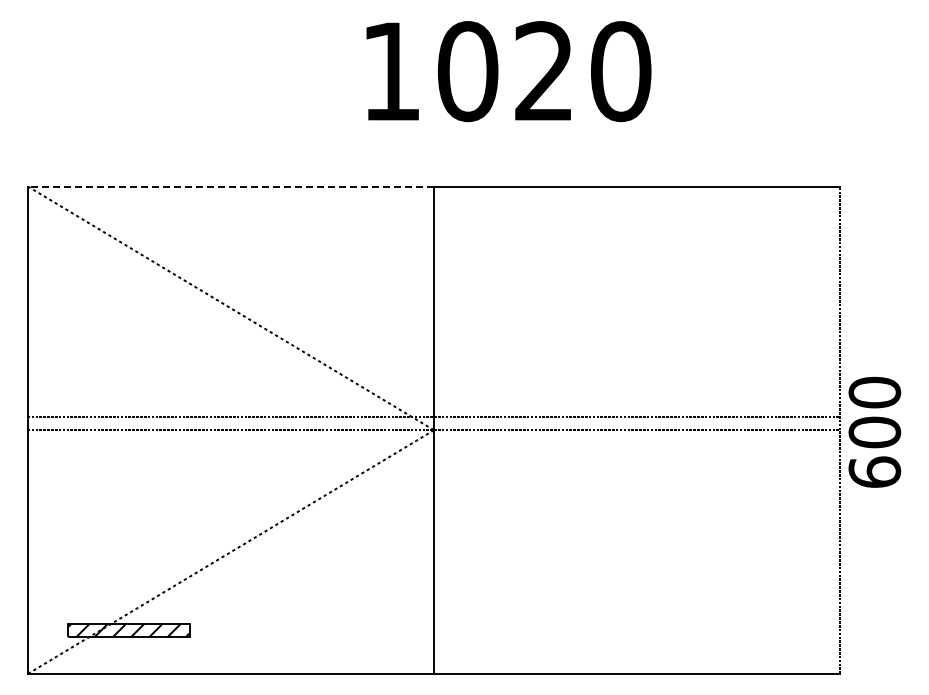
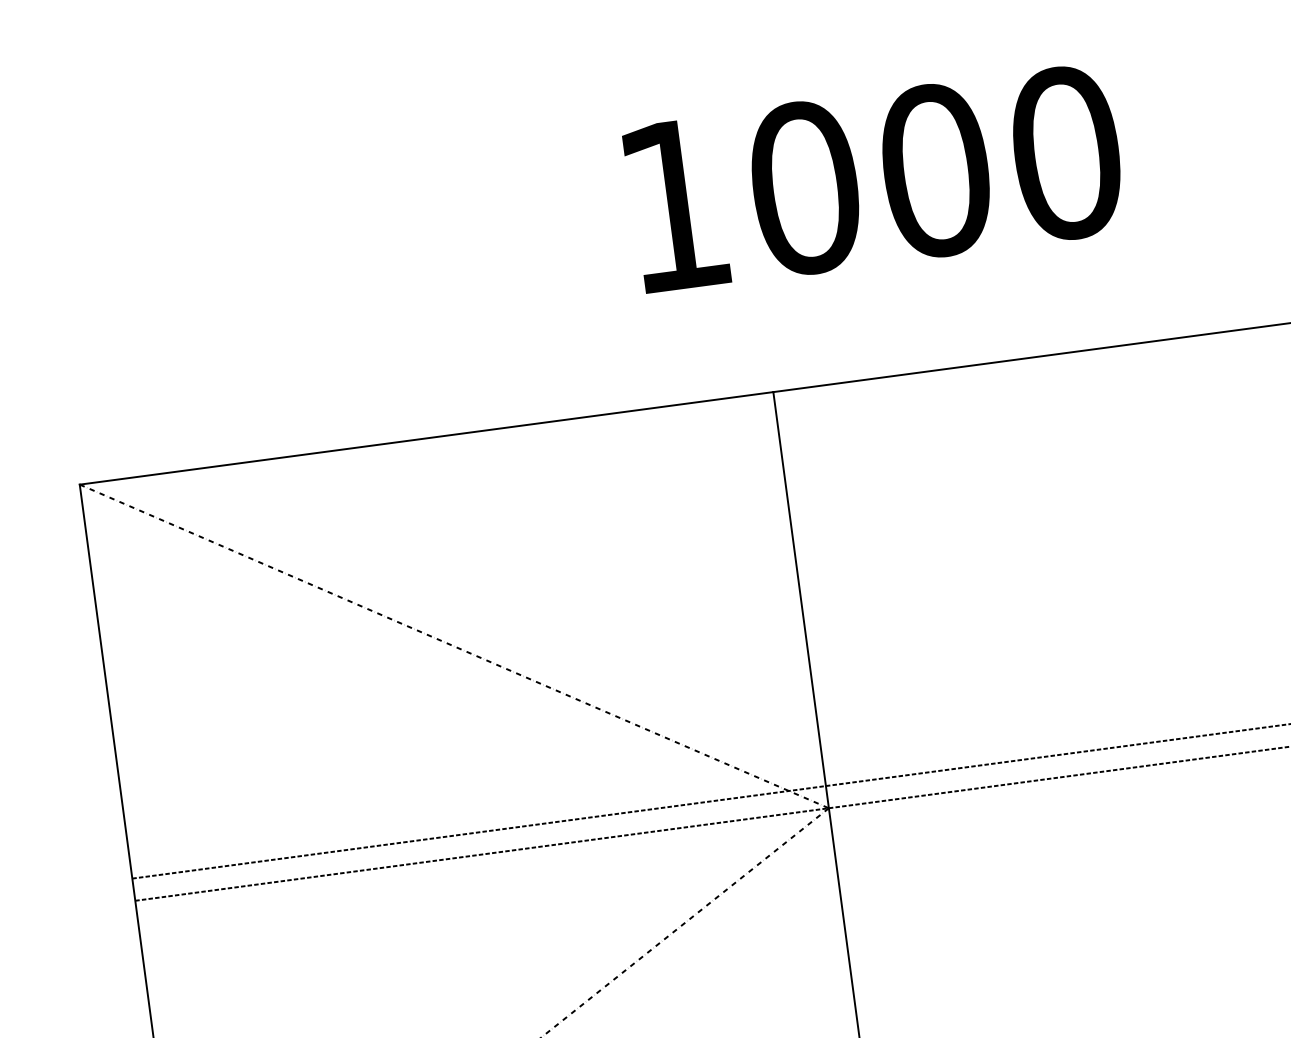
text: (544, 71) -> (935, 170), 1020 -> 1000
line: (230, 186) -> (425, 438), dashed -> solid

